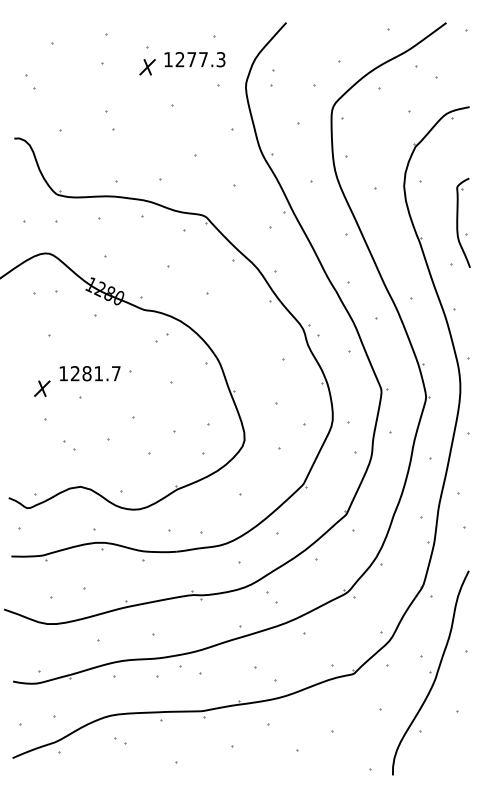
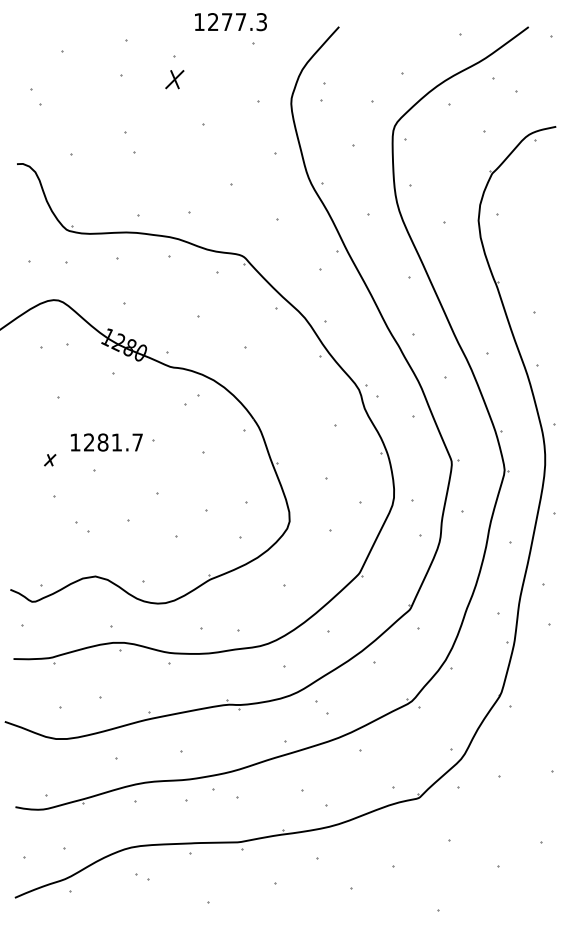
text: (194, 59) -> (230, 21), moved
part: (463, 222) -> (548, 263), removed
part: (42, 388) -> (50, 460), size x0.6
part: (430, 672) -> (509, 796), removed

